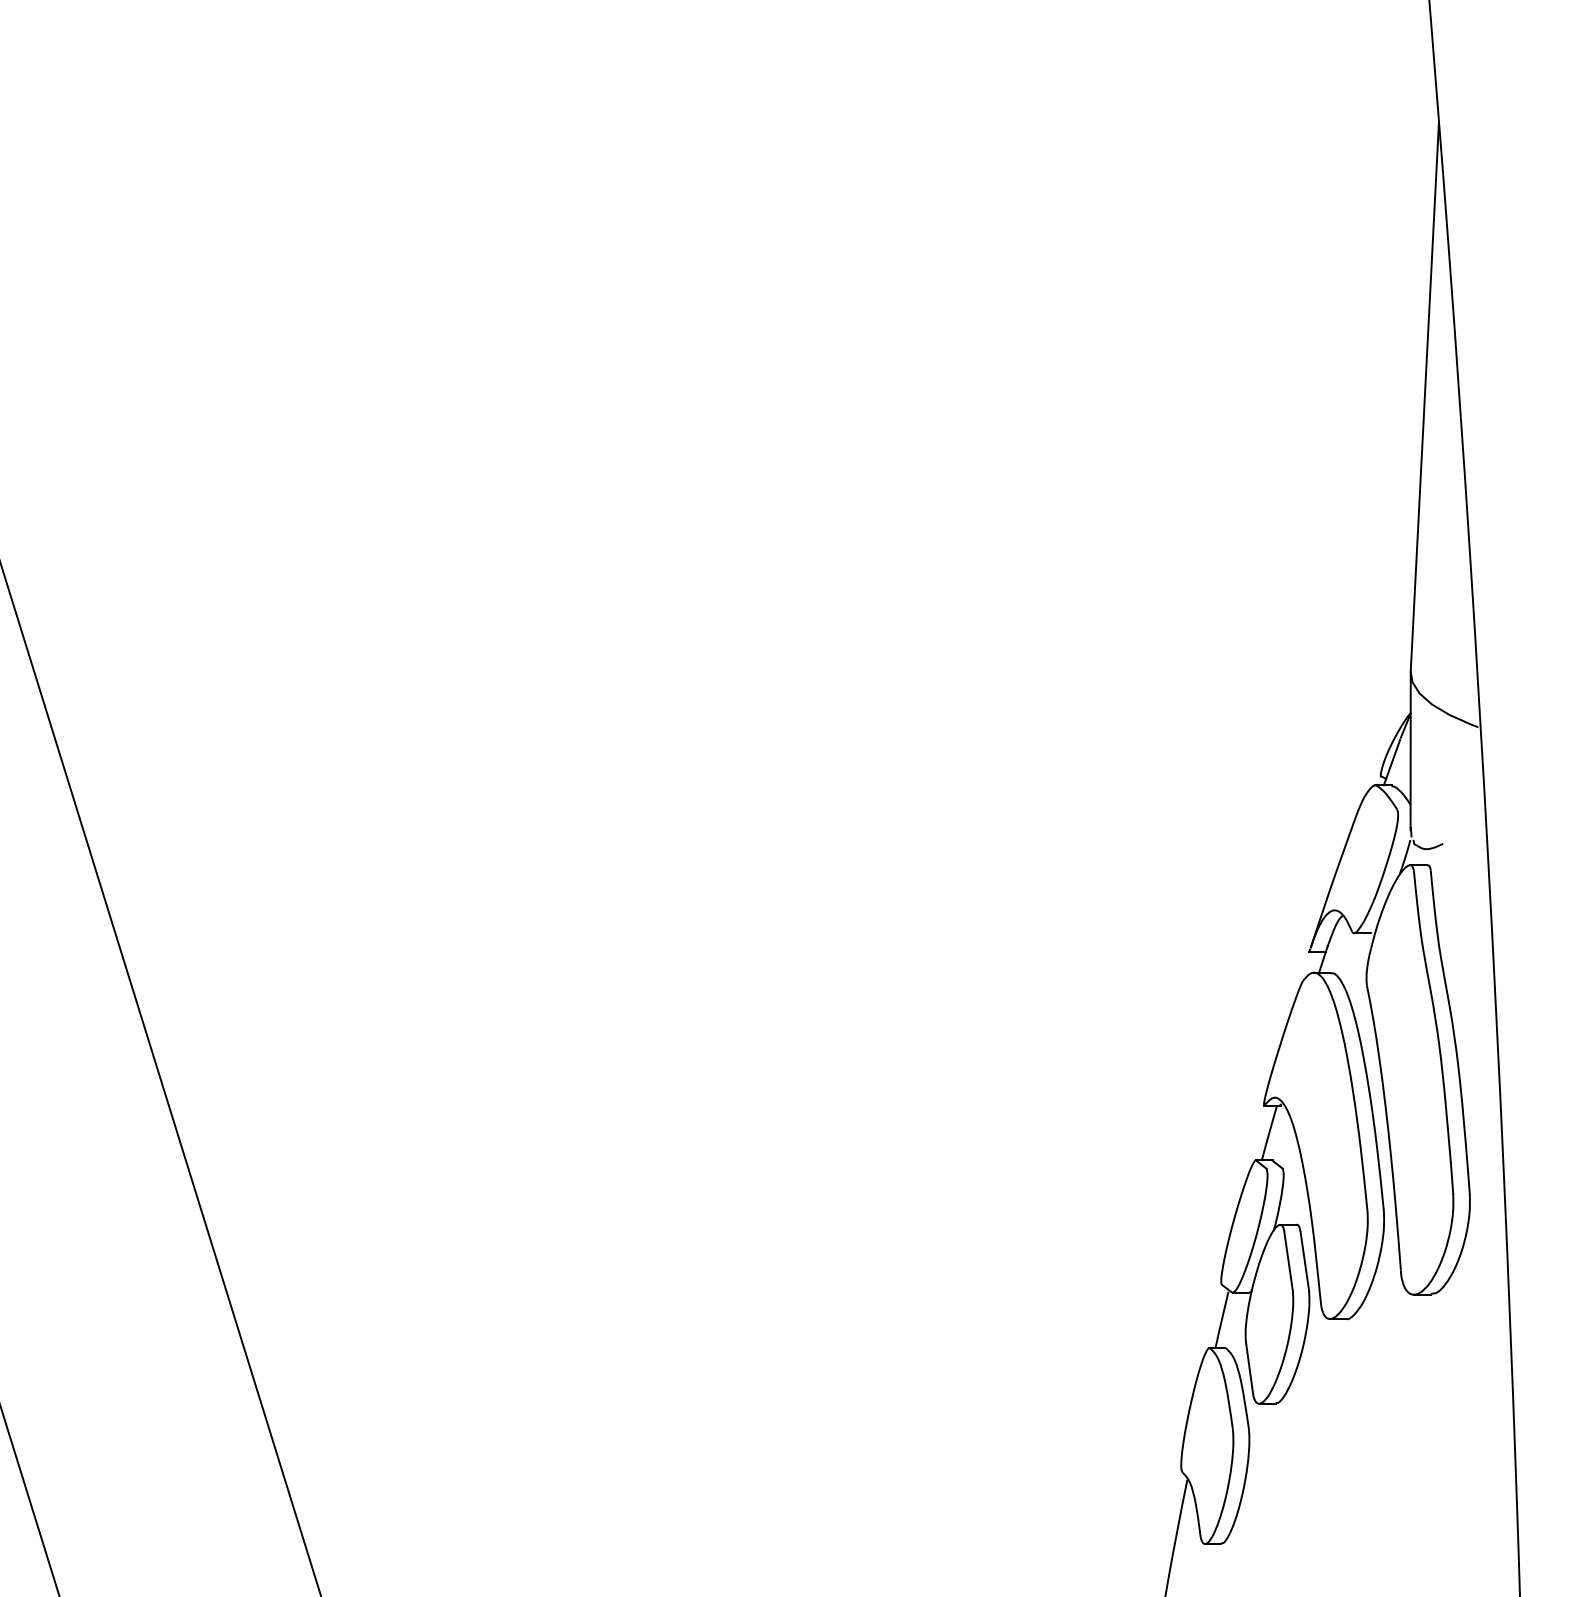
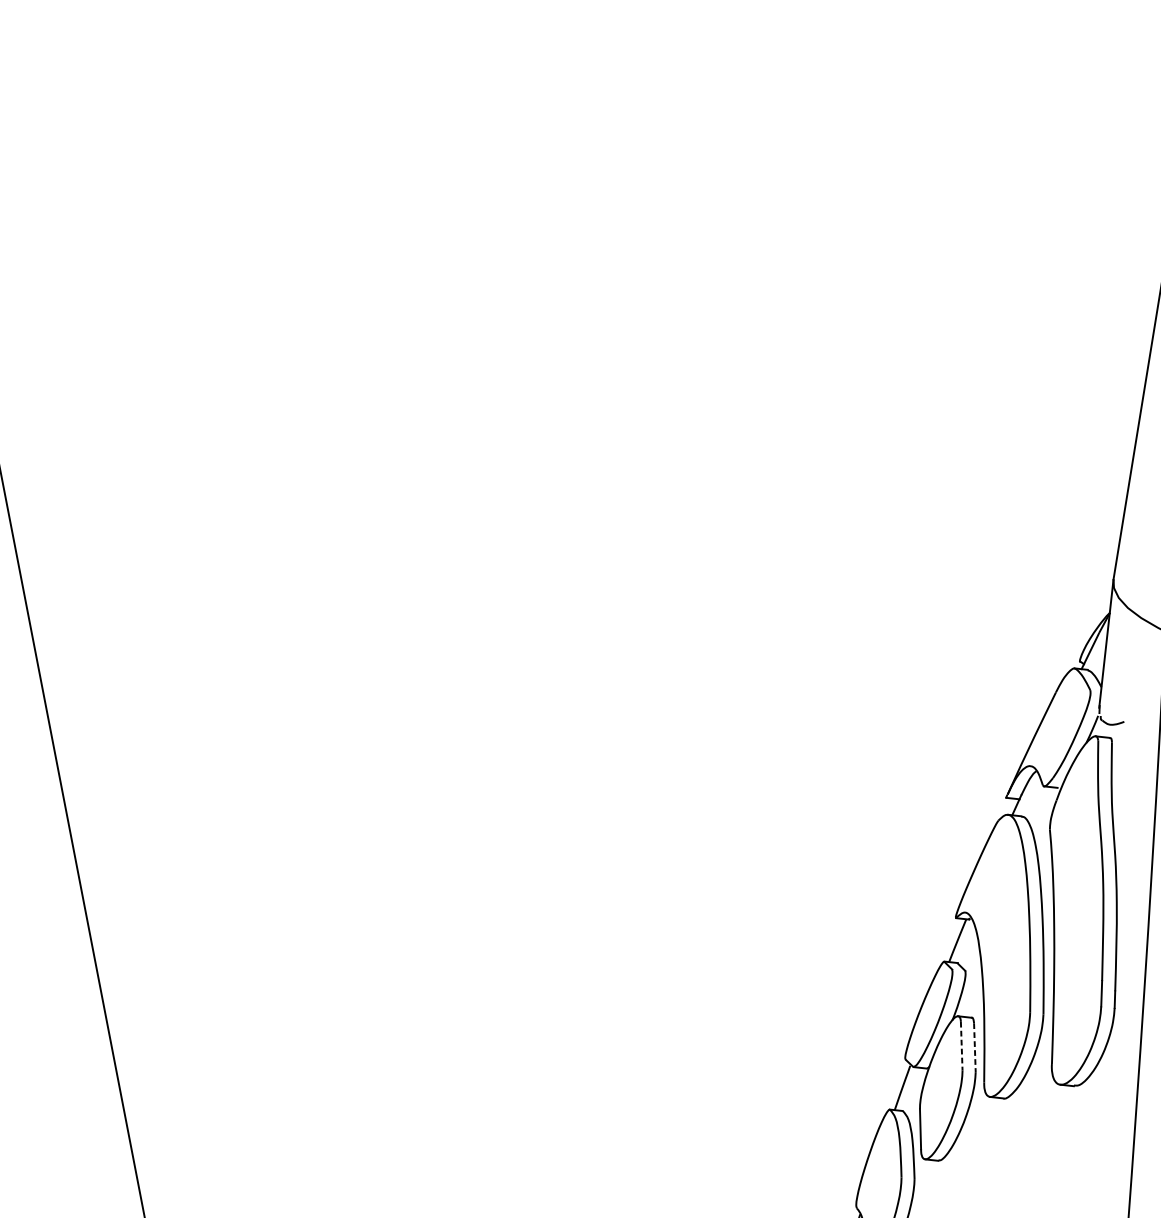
line: (1288, 1261) -> (961, 1046), solid -> dashed
line: (1304, 1261) -> (974, 1048), solid -> dashed

